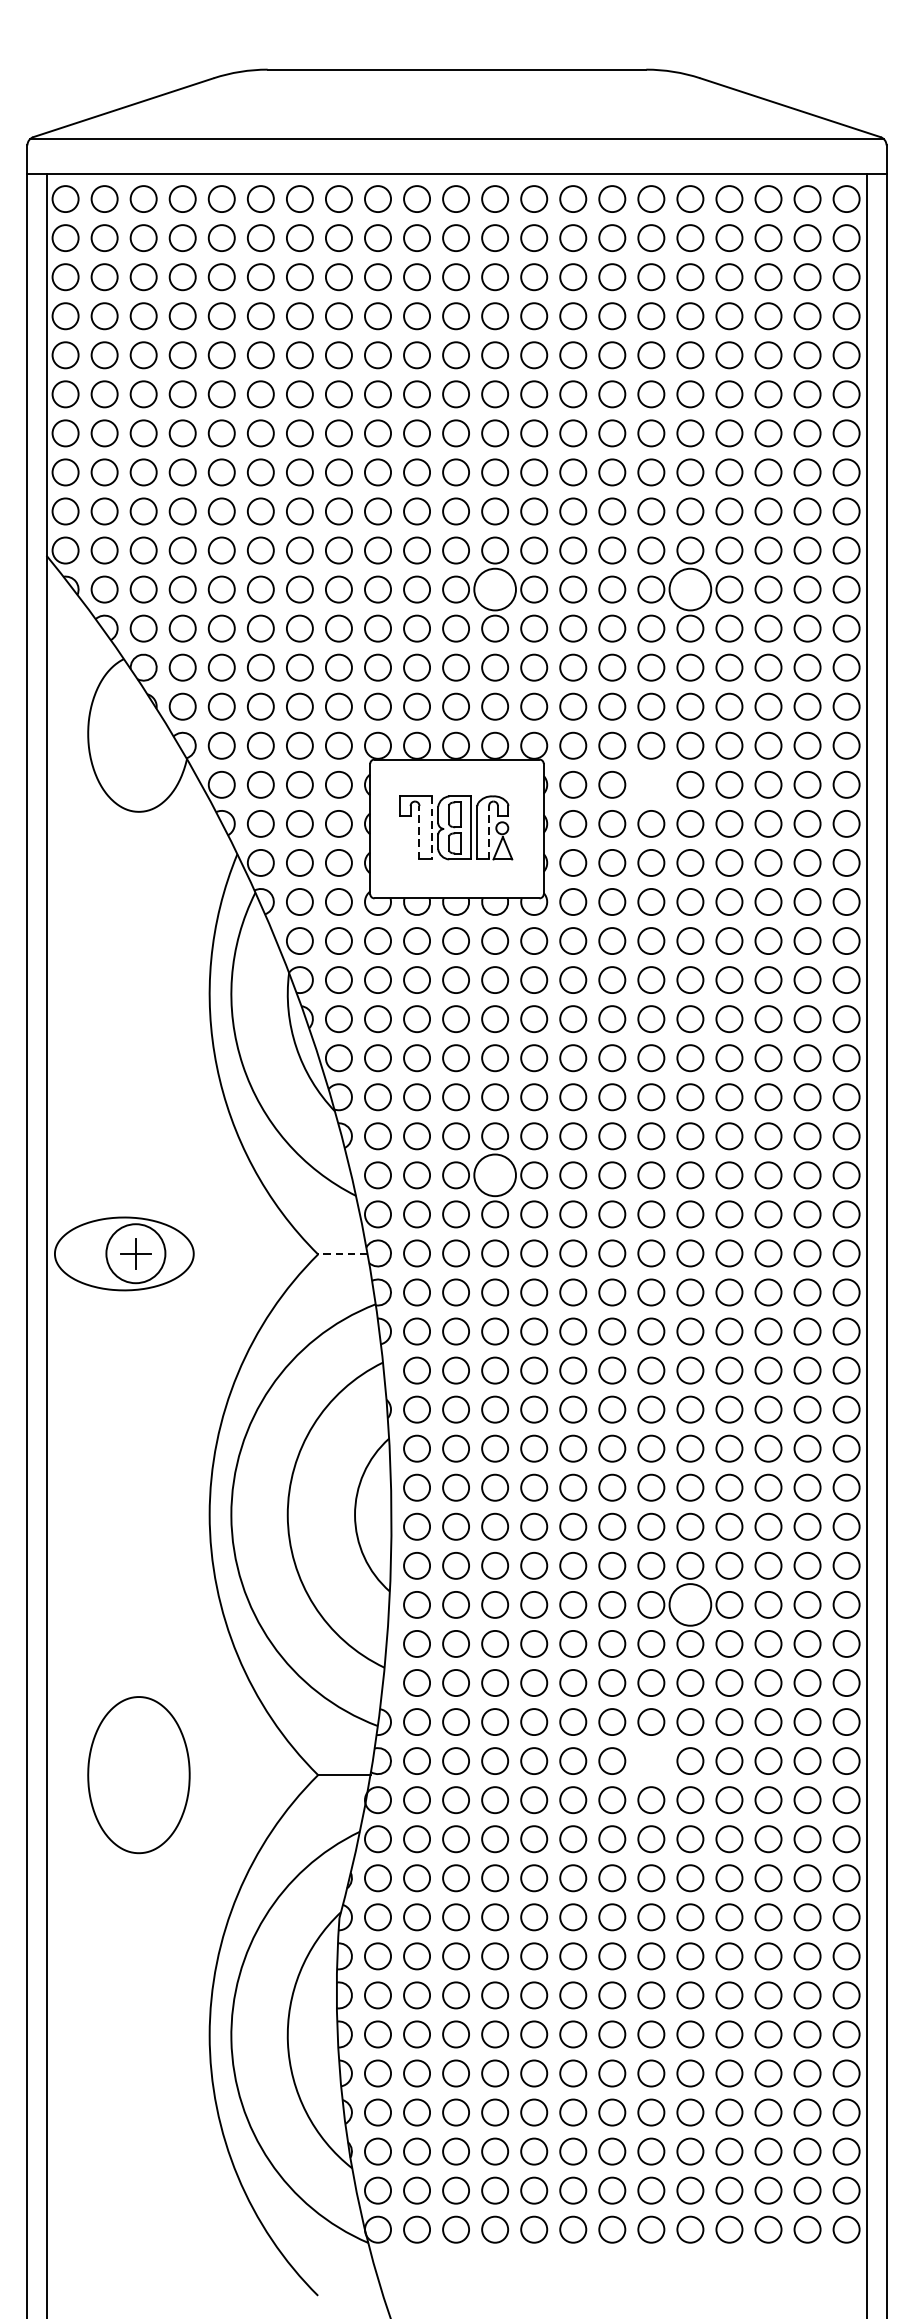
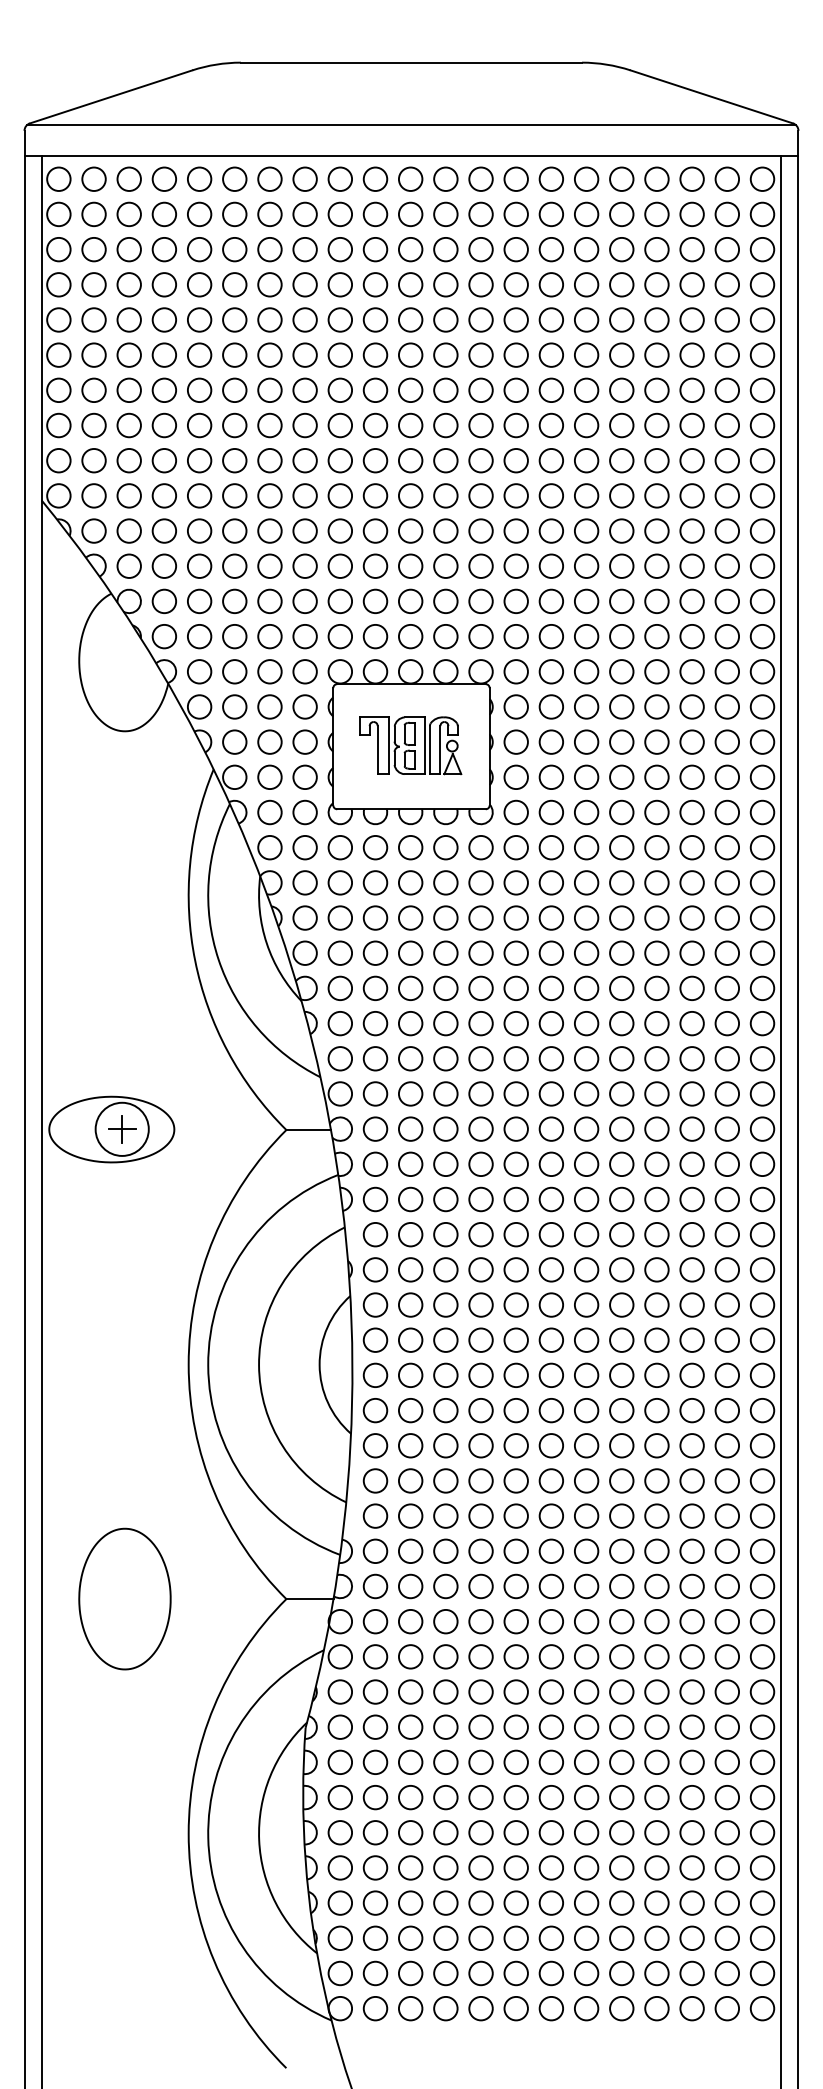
circle: (494, 588) -> (445, 530), size x0.62
circle: (690, 588) -> (621, 530), size x0.62
circle: (651, 784) -> (586, 706), added
line: (431, 828) -> (388, 746), dashed -> solid
line: (419, 832) -> (377, 749), dashed -> solid
line: (489, 832) -> (440, 749), dashed -> solid
circle: (494, 1175) -> (445, 1058), size x0.62
line: (342, 1254) -> (308, 1130), dashed -> solid
circle: (690, 1604) -> (621, 1445), size x0.62
circle: (651, 1761) -> (586, 1586), added

